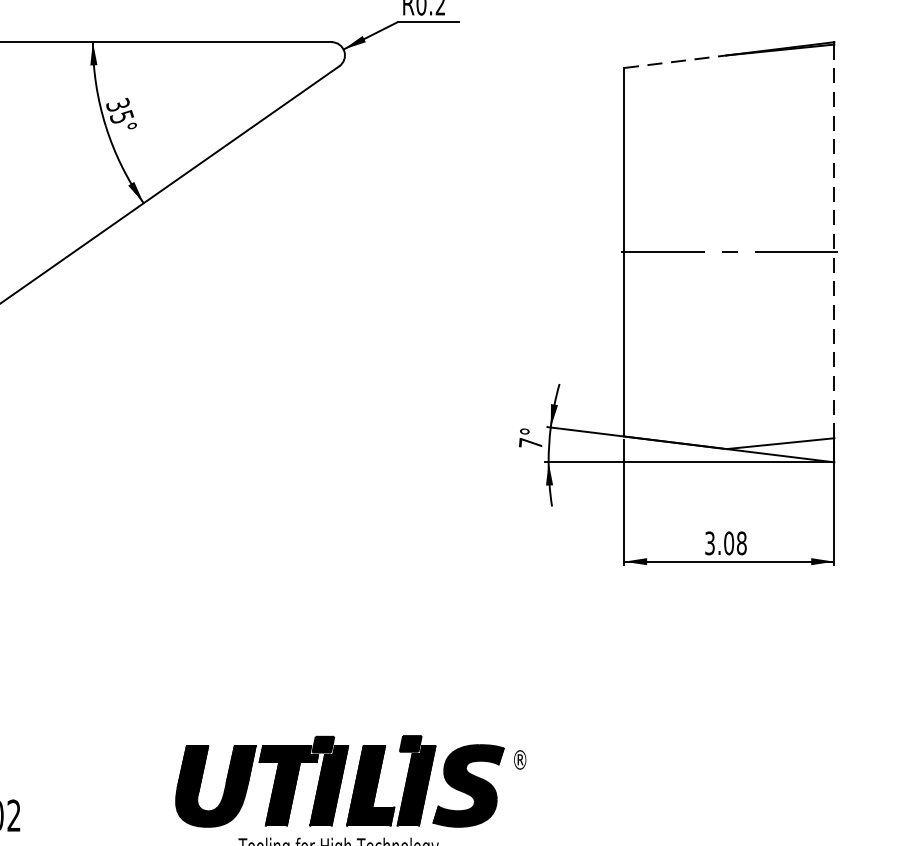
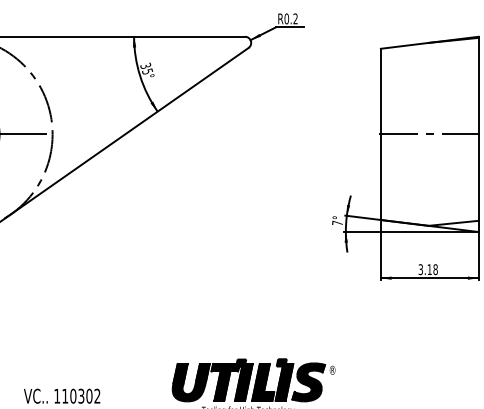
line: (676, 60) -> (405, 45), dashed -> solid
line: (834, 241) -> (478, 129), dashed -> solid
text: (728, 542) -> (429, 269), 3.08 -> 3.18

